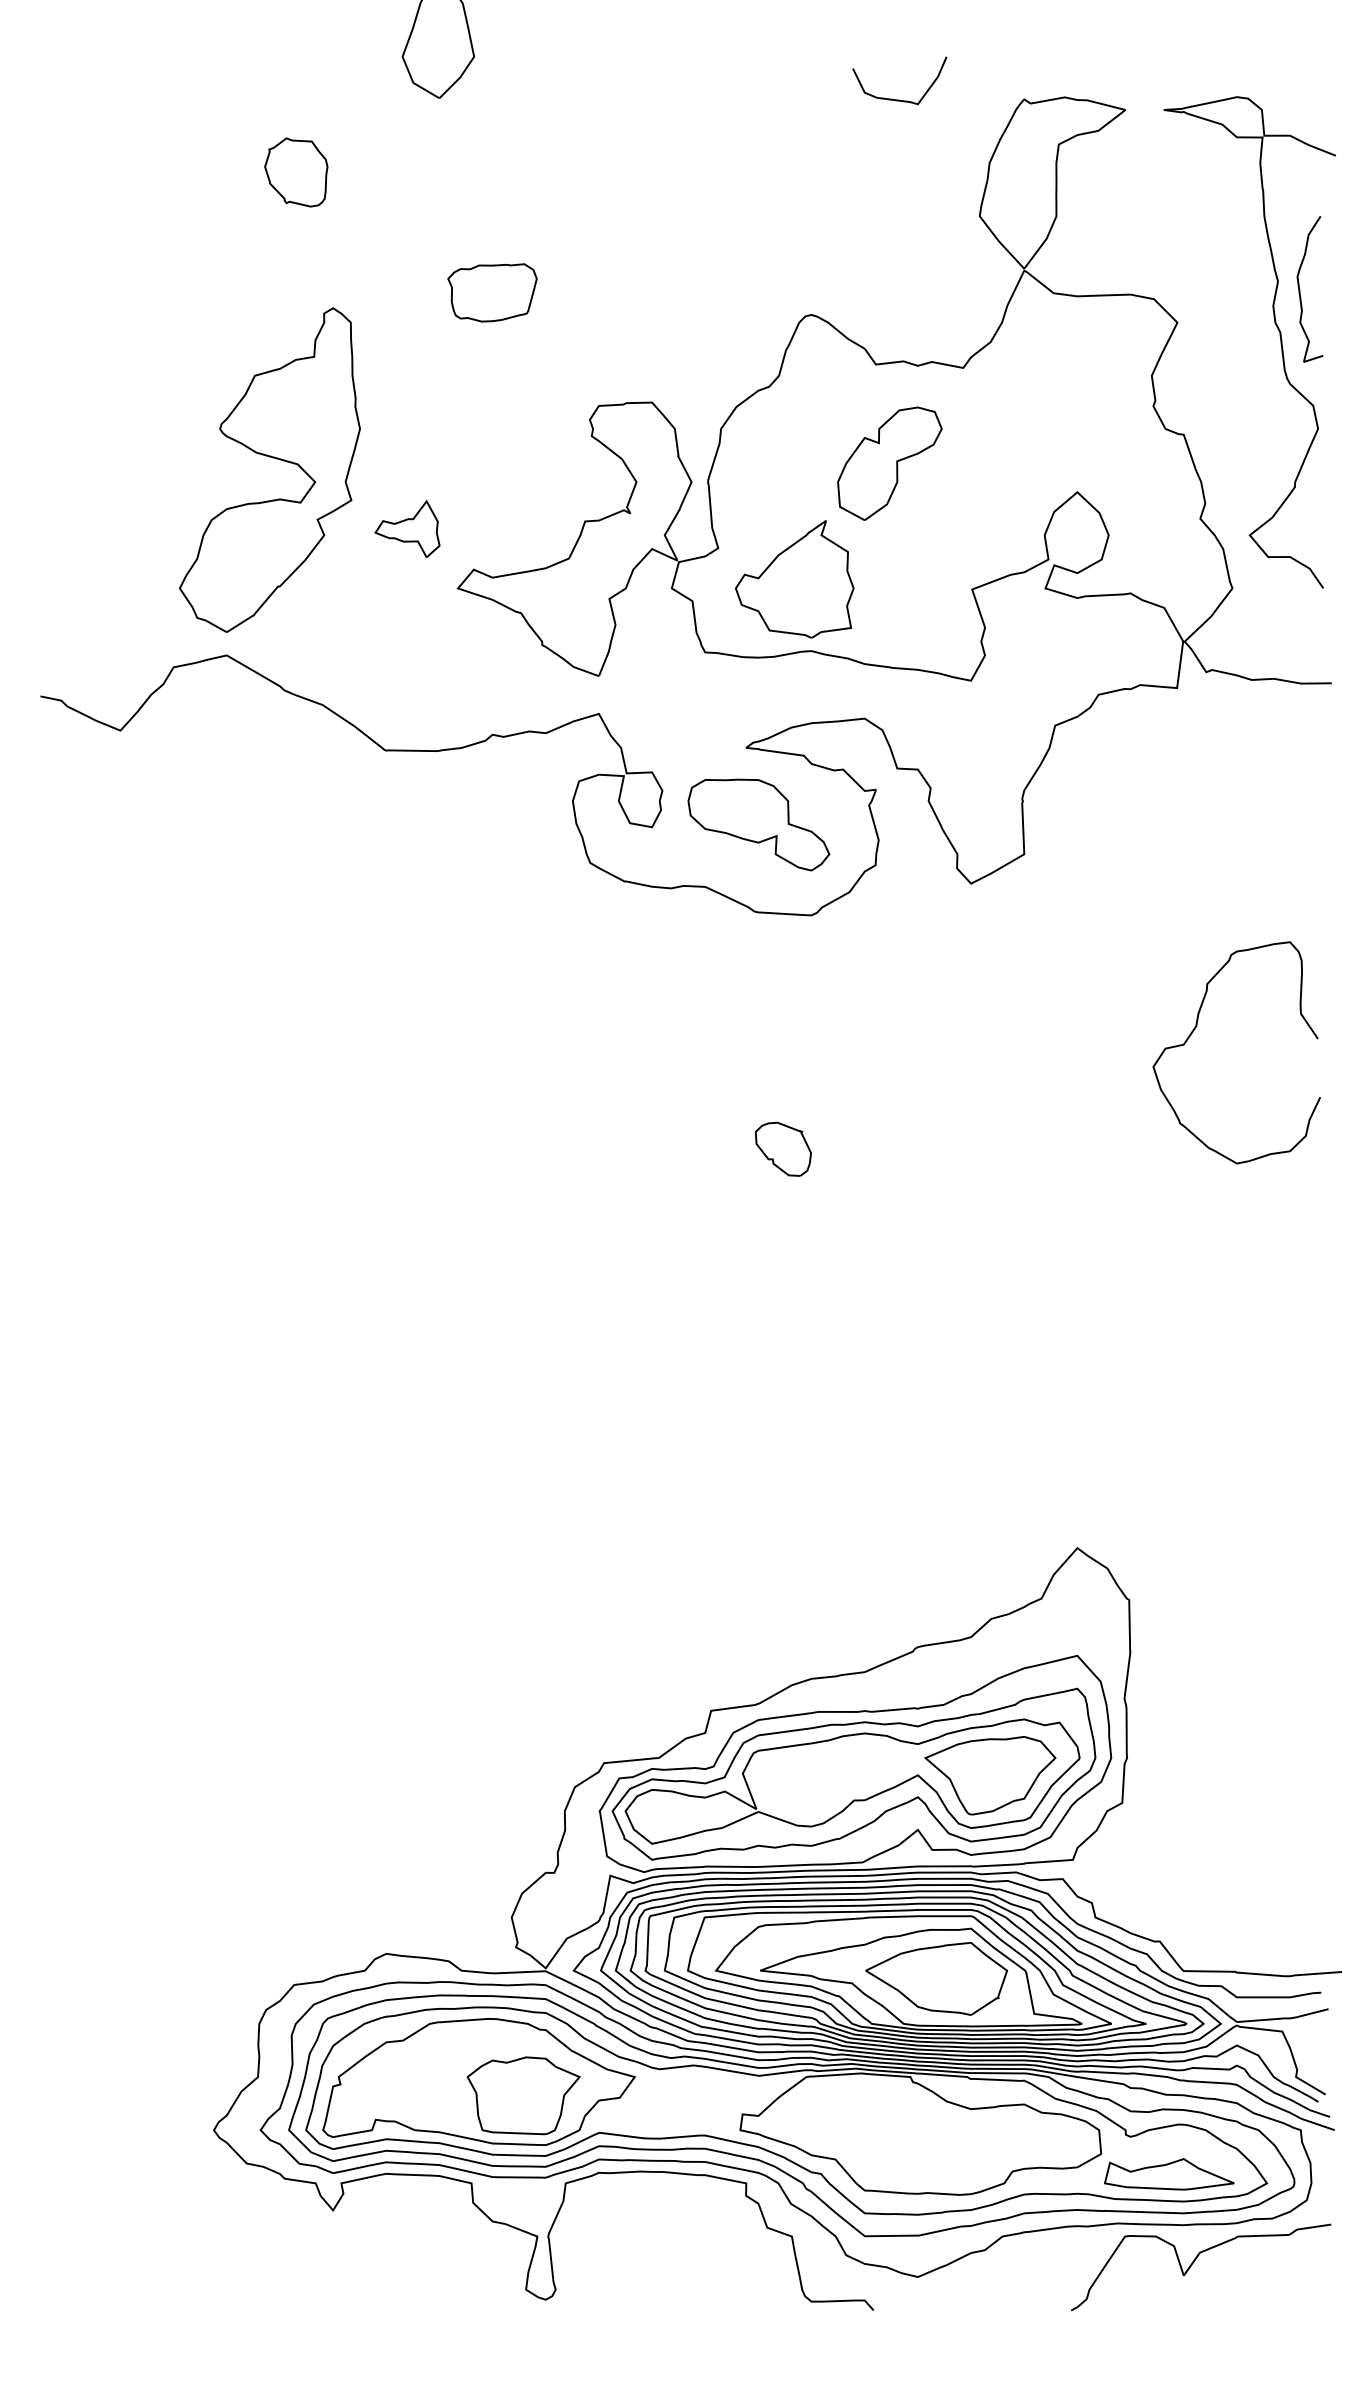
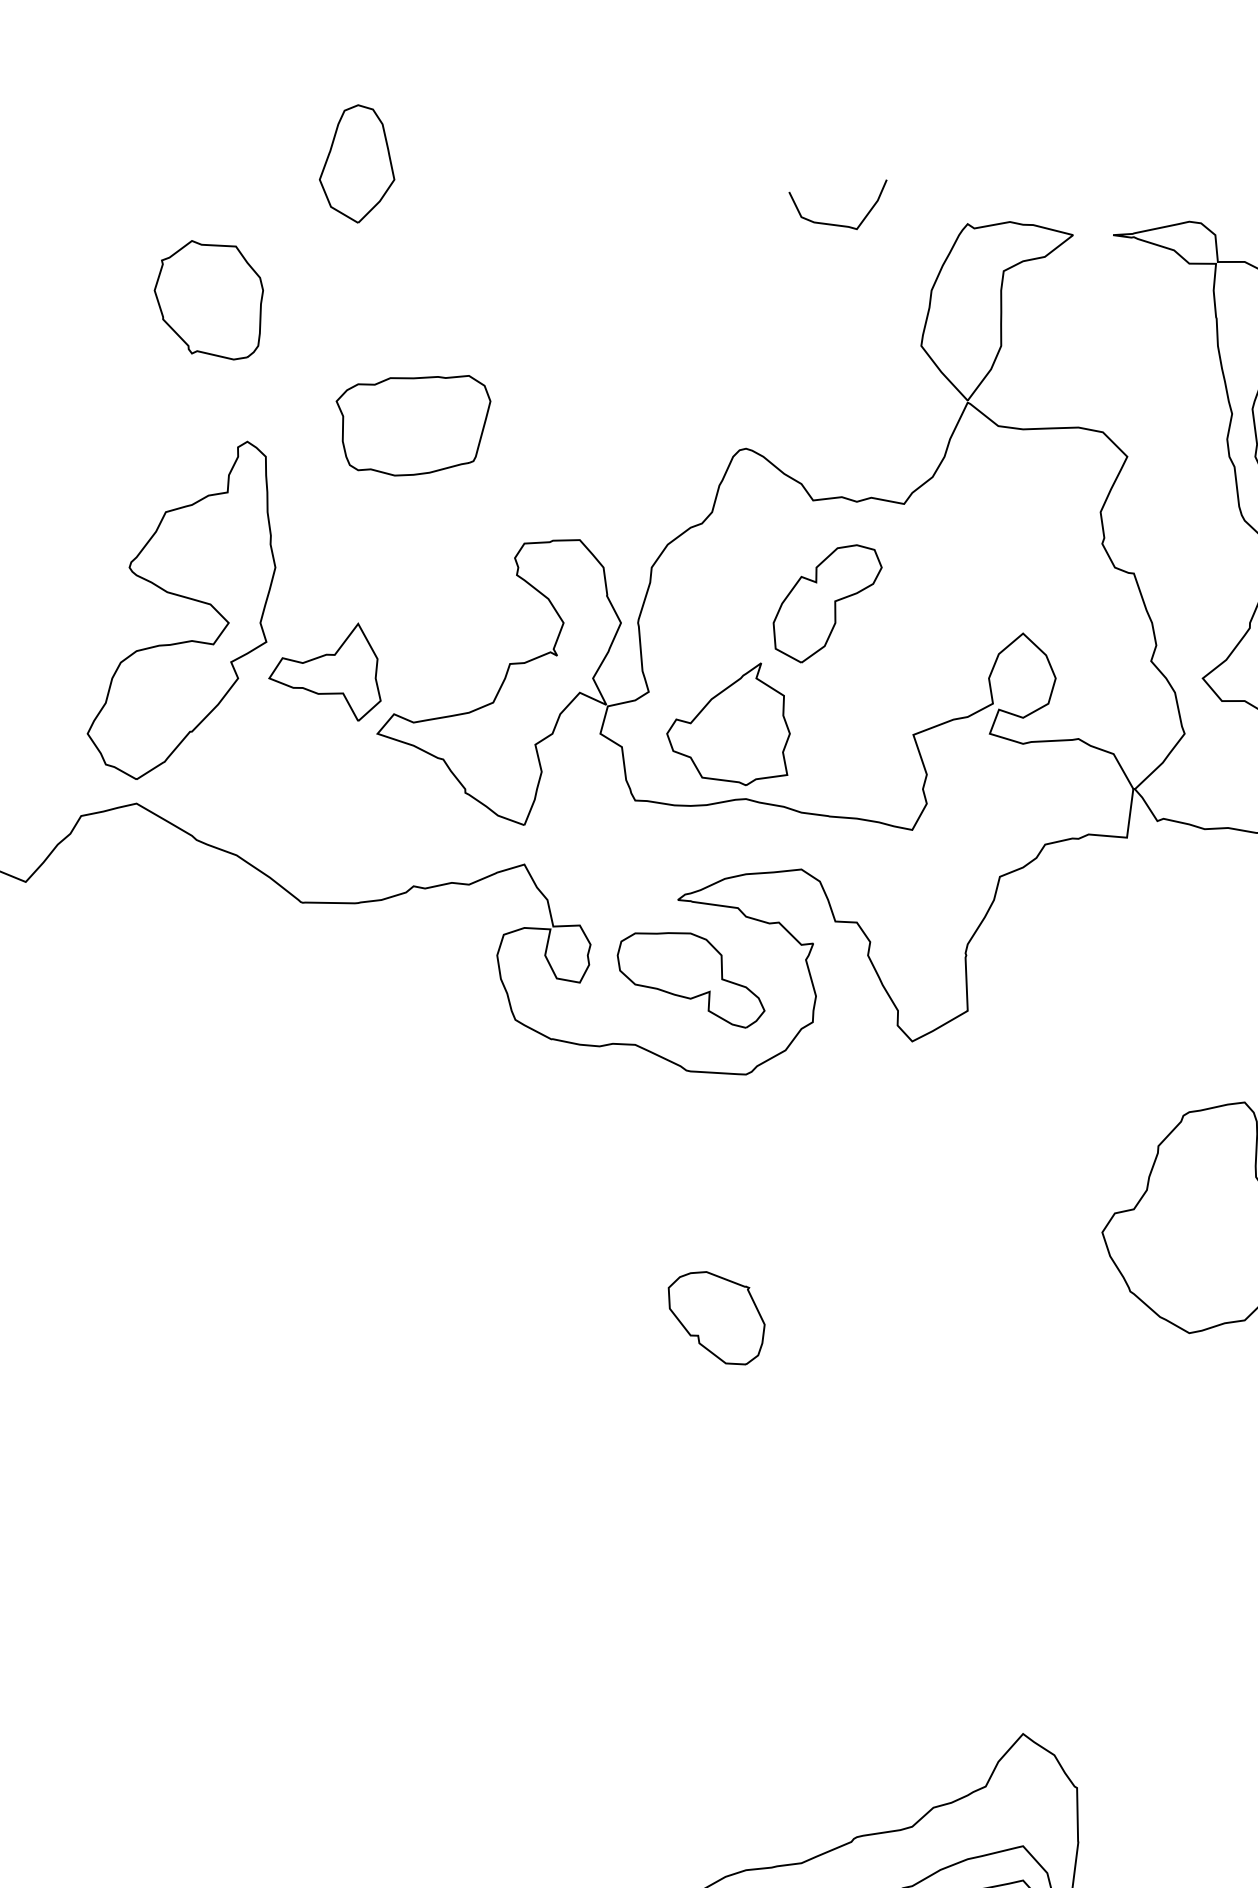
part: (296, 172) -> (209, 300), size x1.67
part: (492, 292) -> (413, 425), size x1.67
part: (407, 528) -> (324, 671), size x1.67
part: (783, 1149) -> (716, 1318), size x1.67

